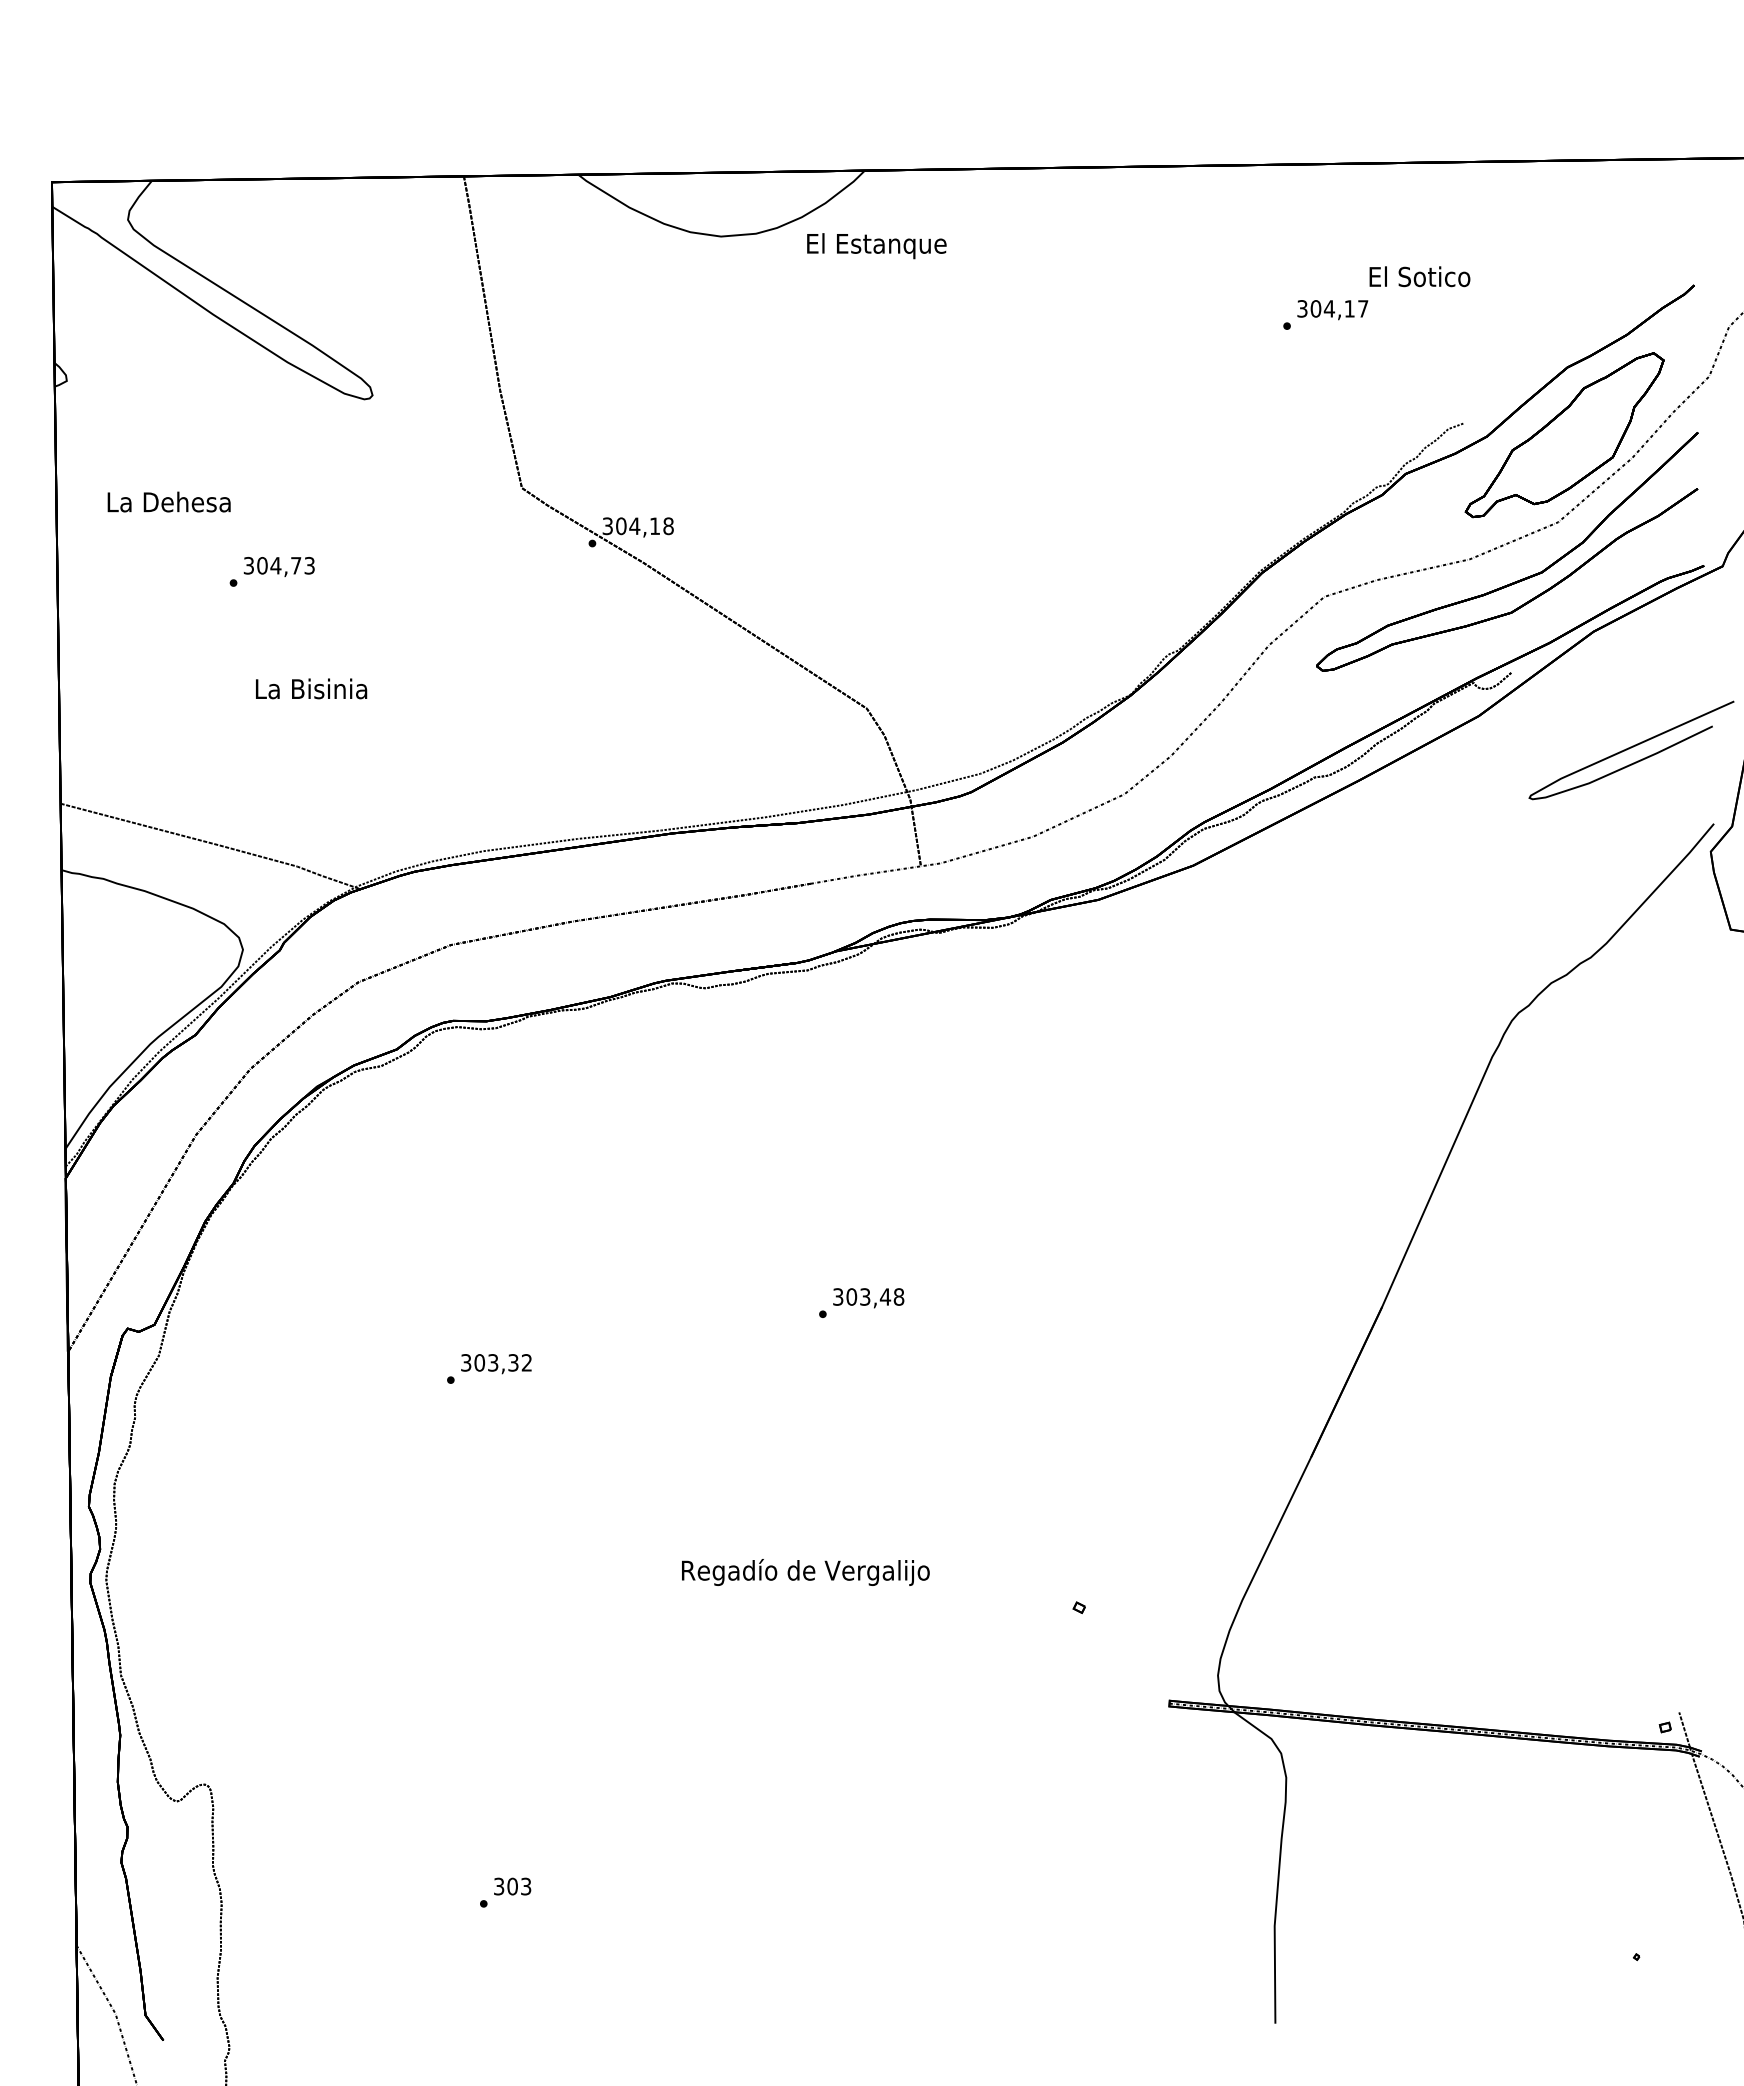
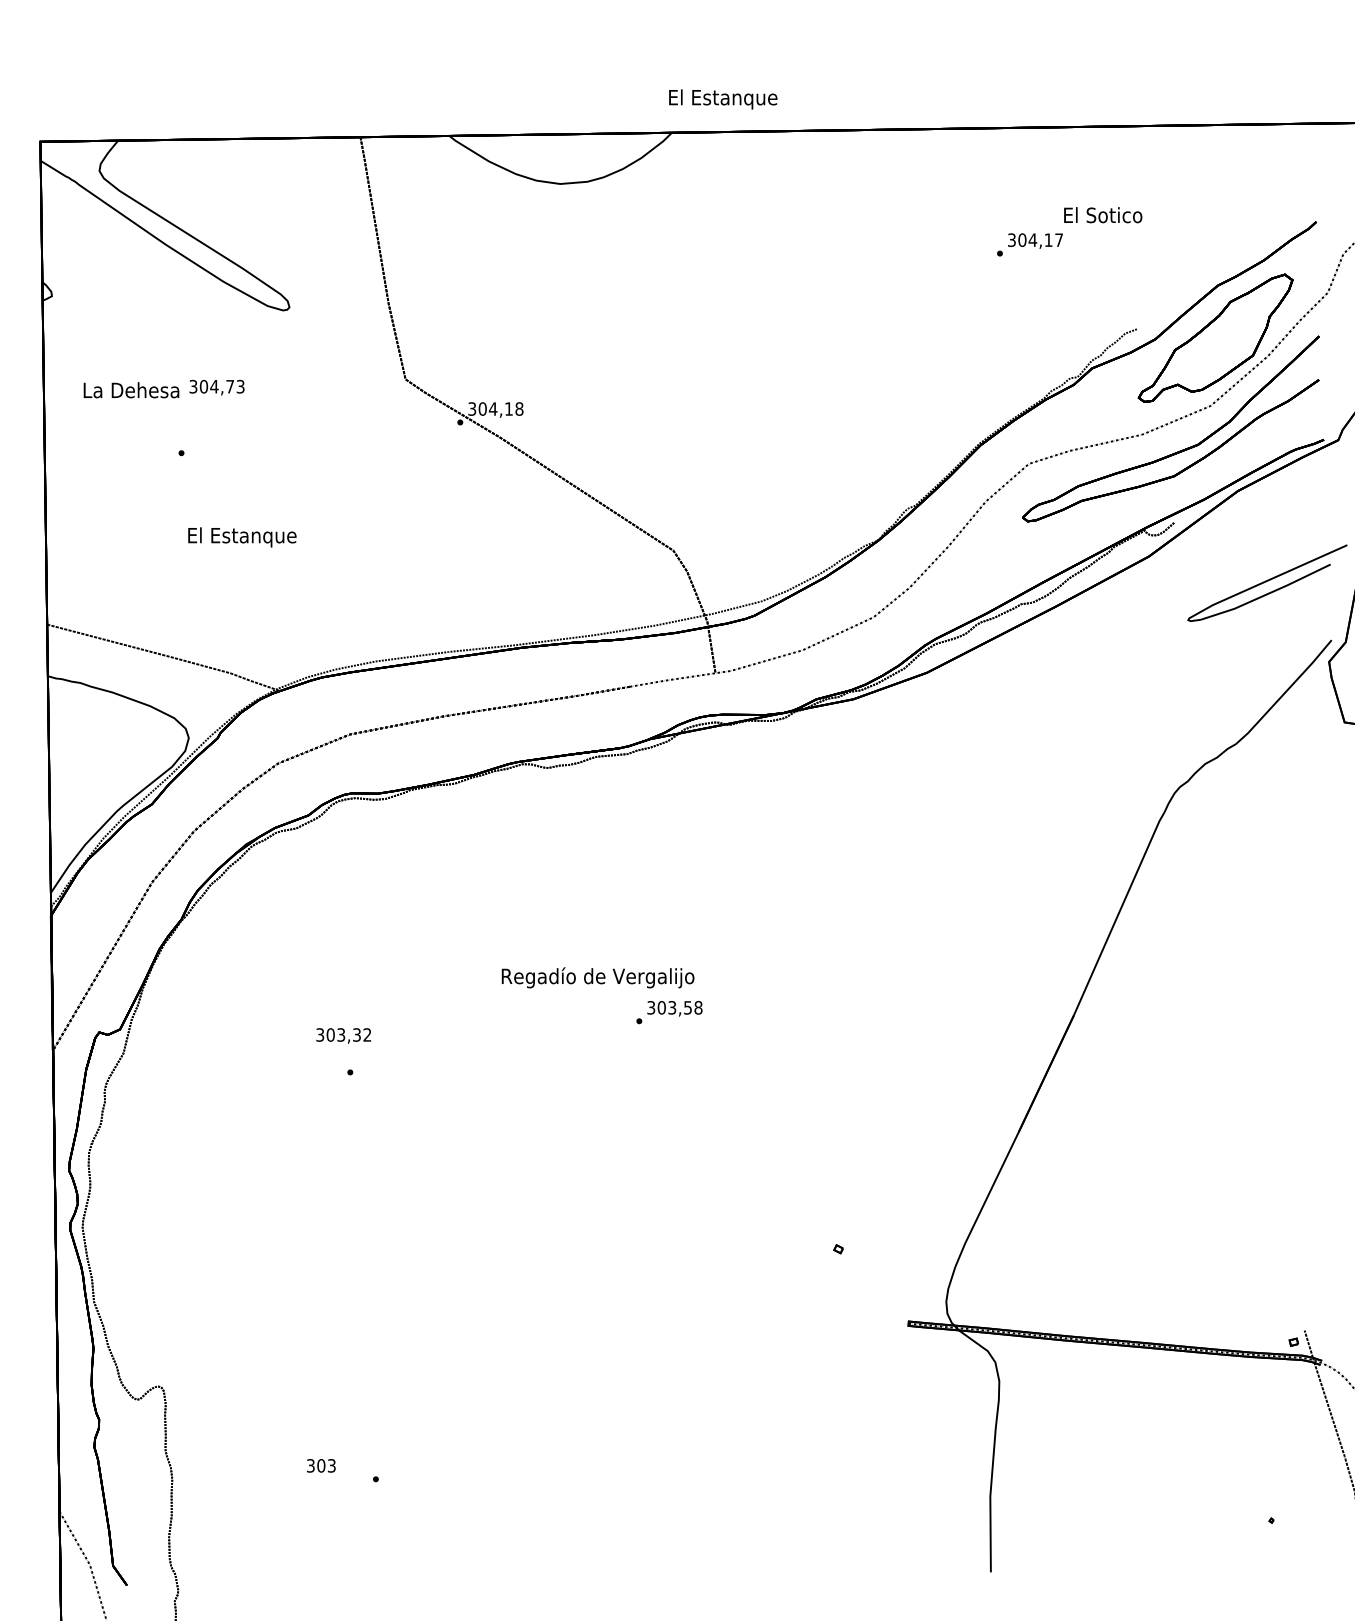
text: (877, 246) -> (723, 99), moved
text: (278, 566) -> (216, 387), moved
text: (312, 691) -> (242, 537), La Bisinia -> El Estanque
text: (884, 1296) -> (687, 1007), 303,48 -> 303,58
text: (496, 1363) -> (343, 1035), moved
text: (805, 1572) -> (597, 977), moved
text: (512, 1886) -> (321, 1465), moved

